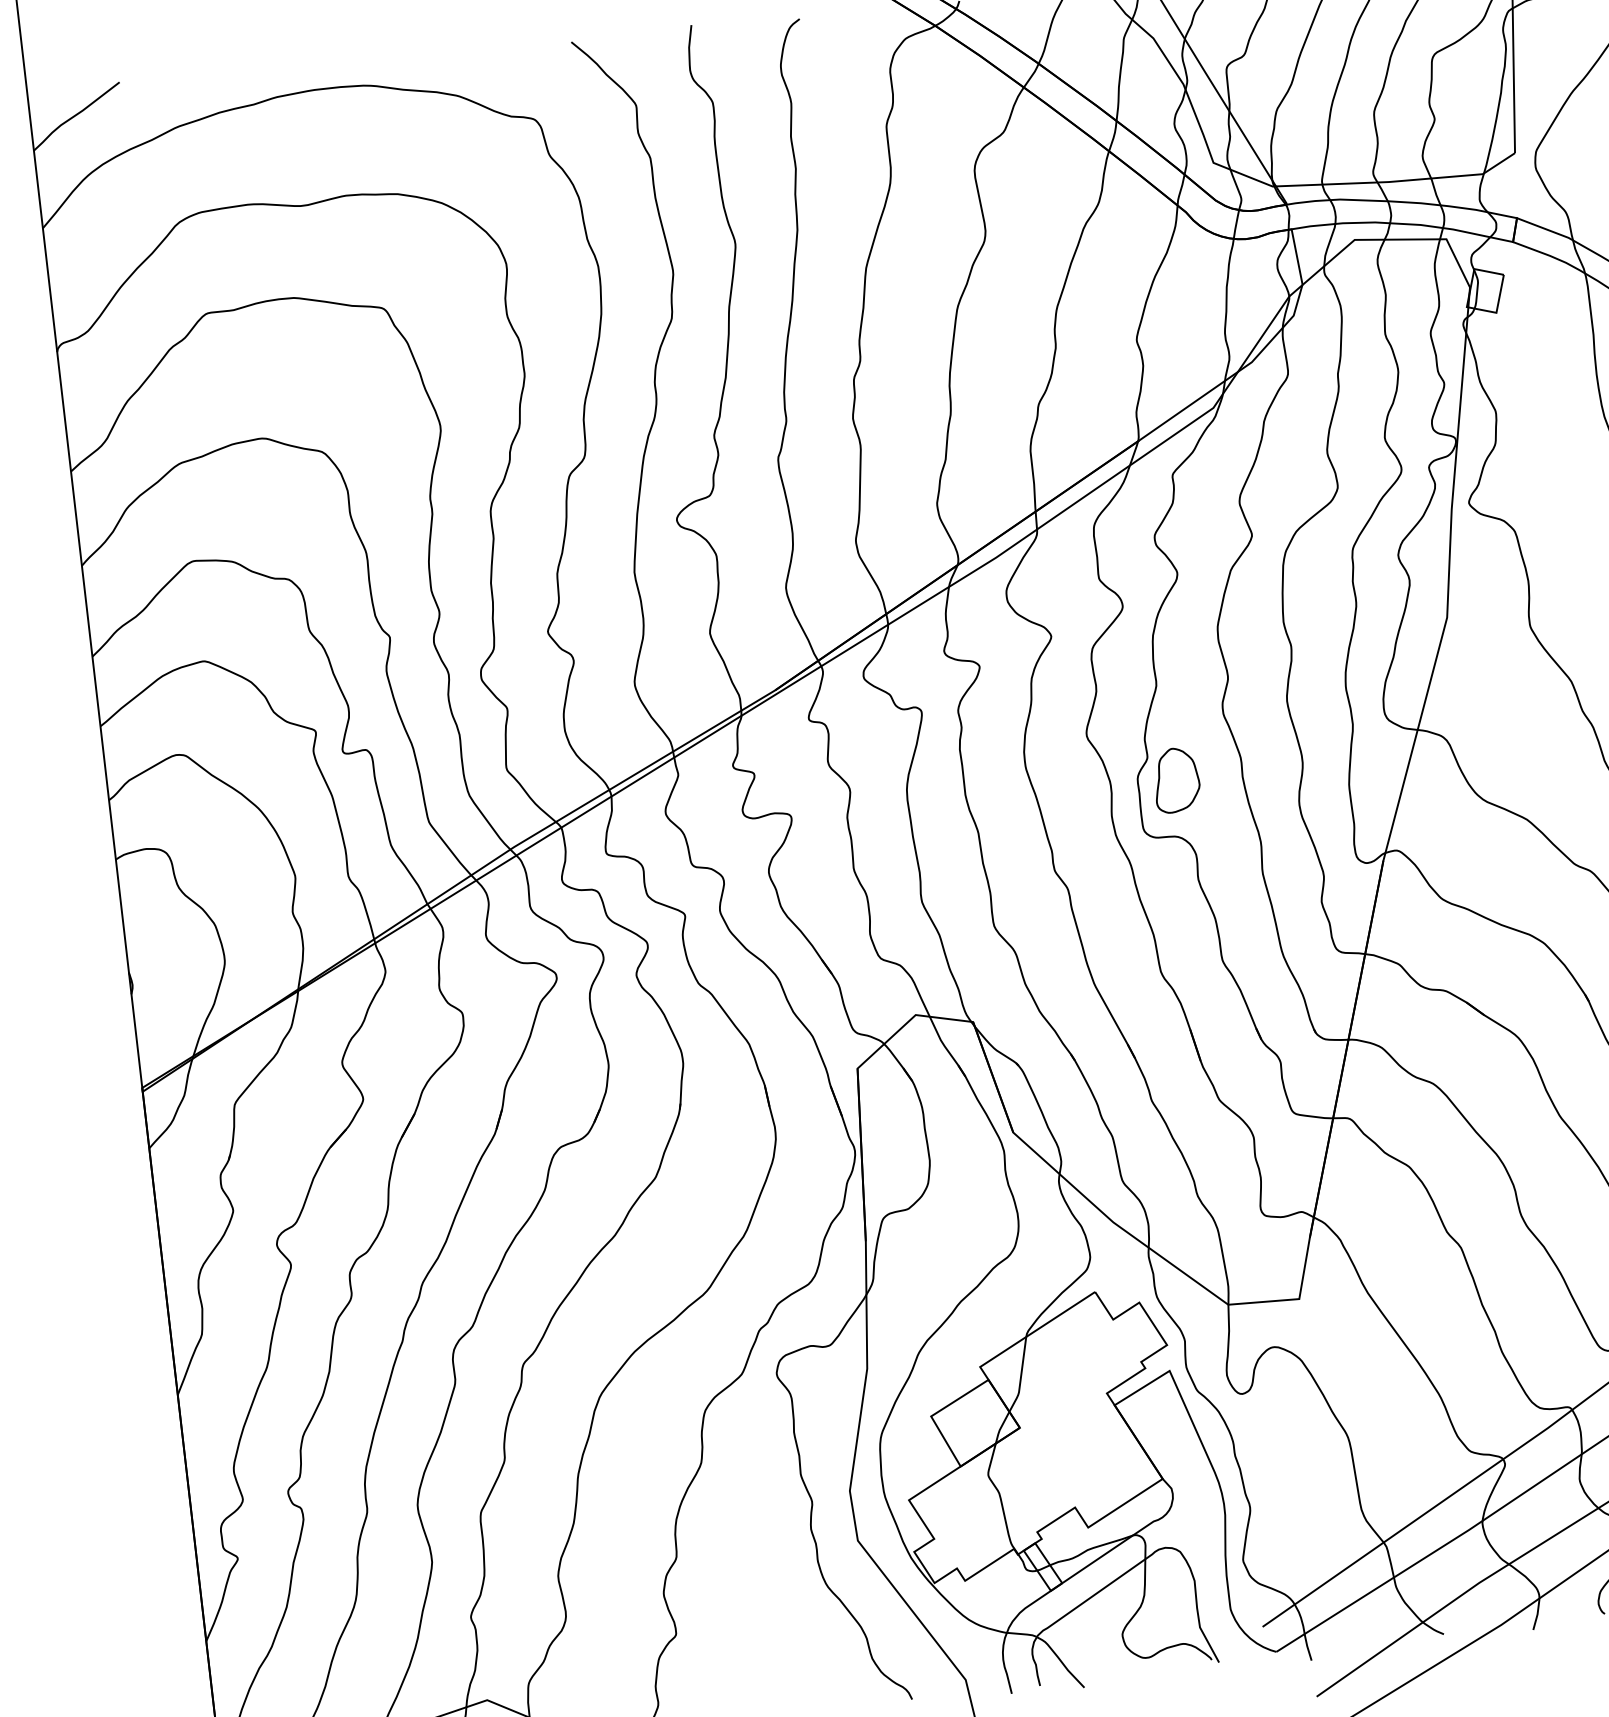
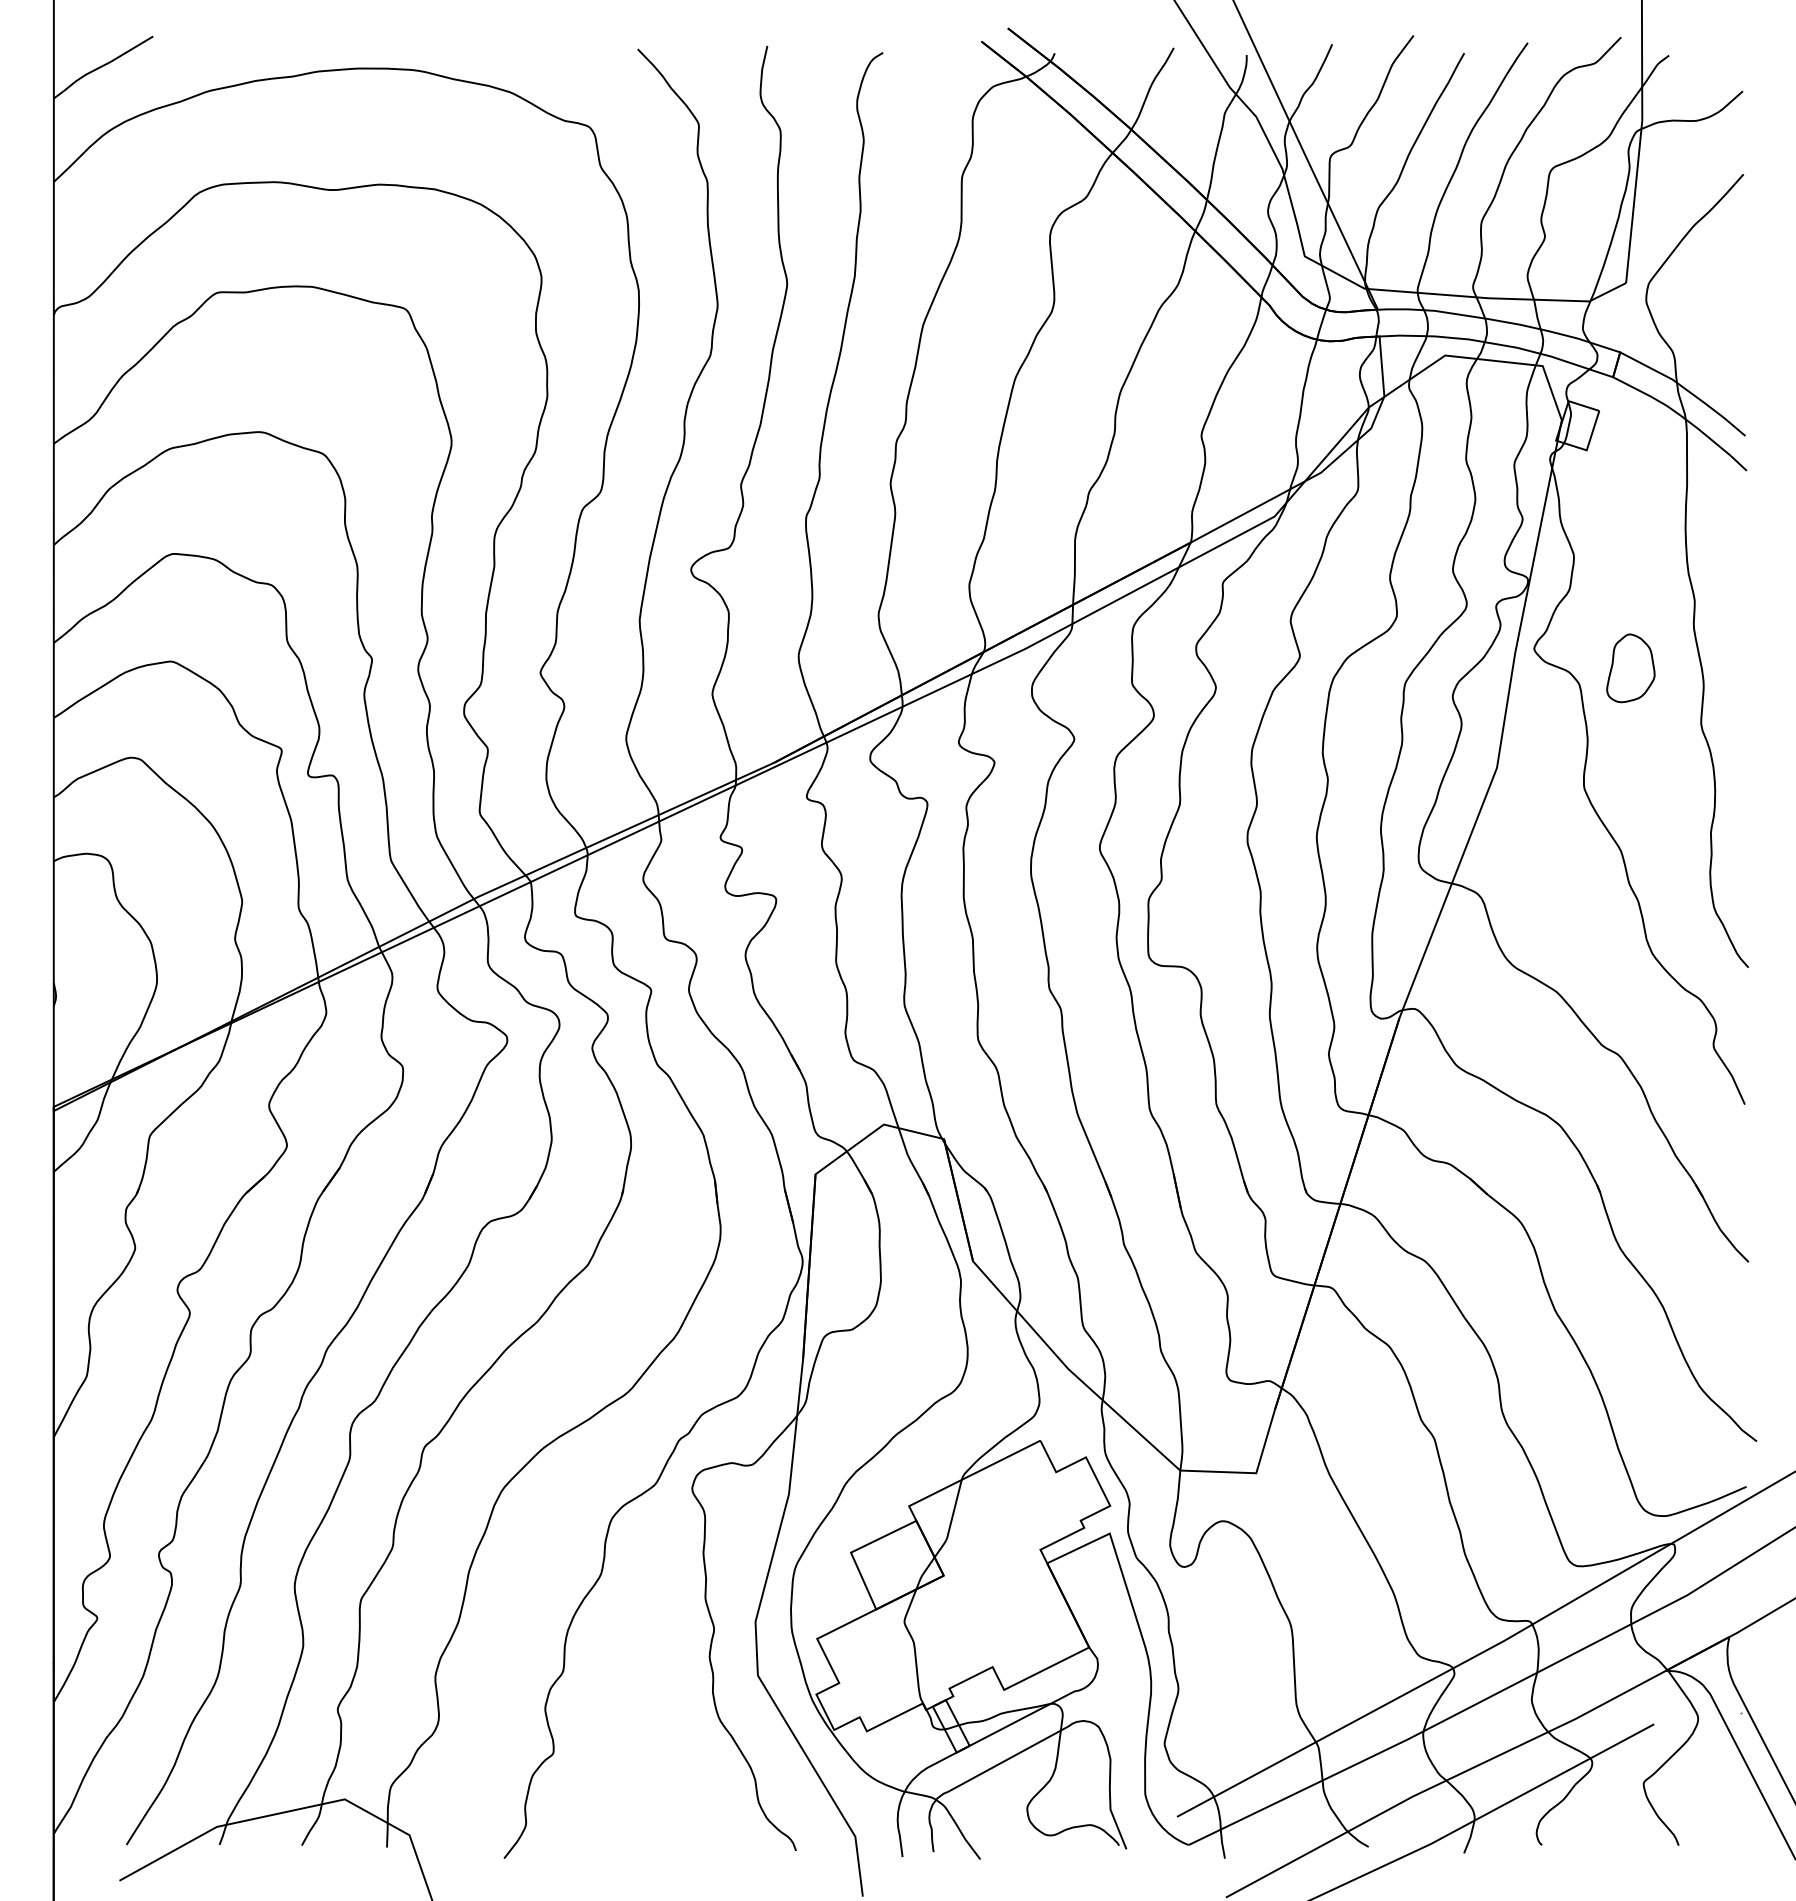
part: (1176, 780) -> (1630, 668), moved

